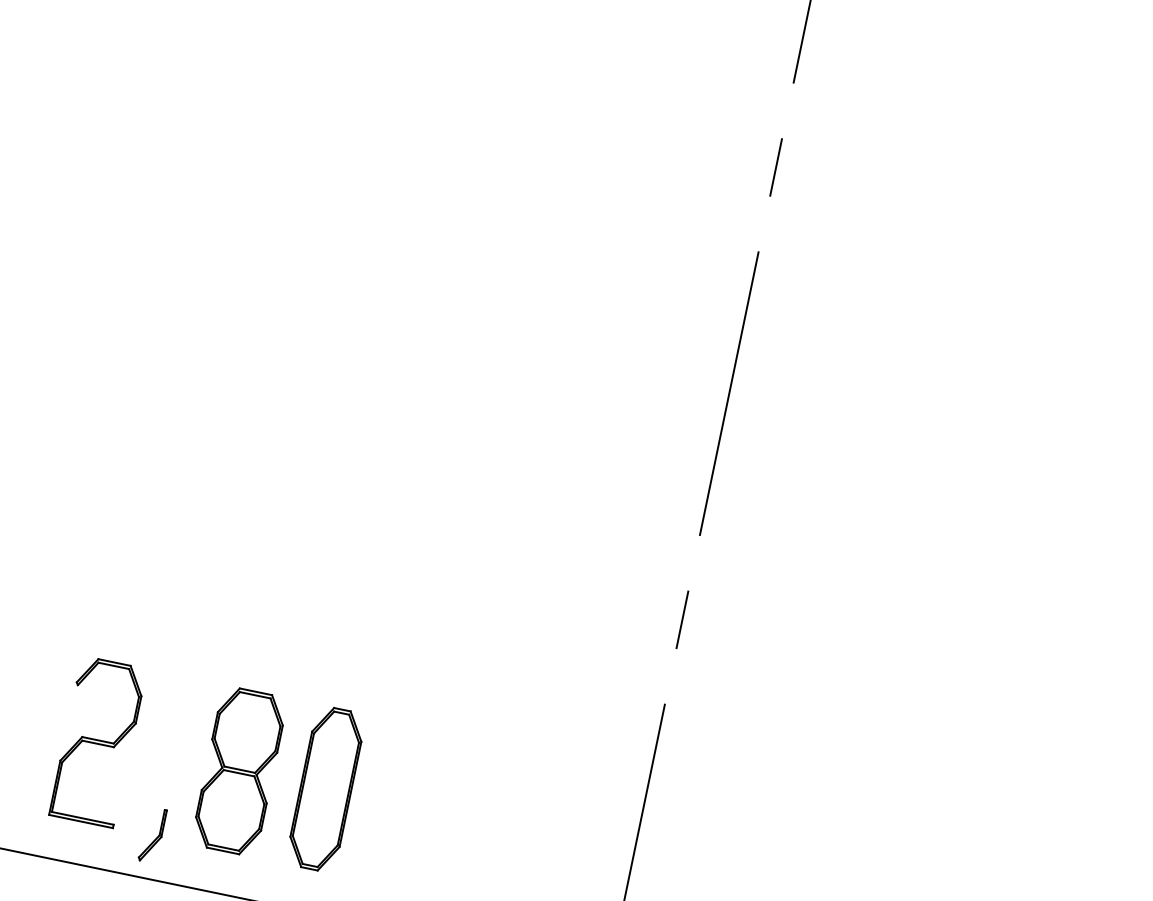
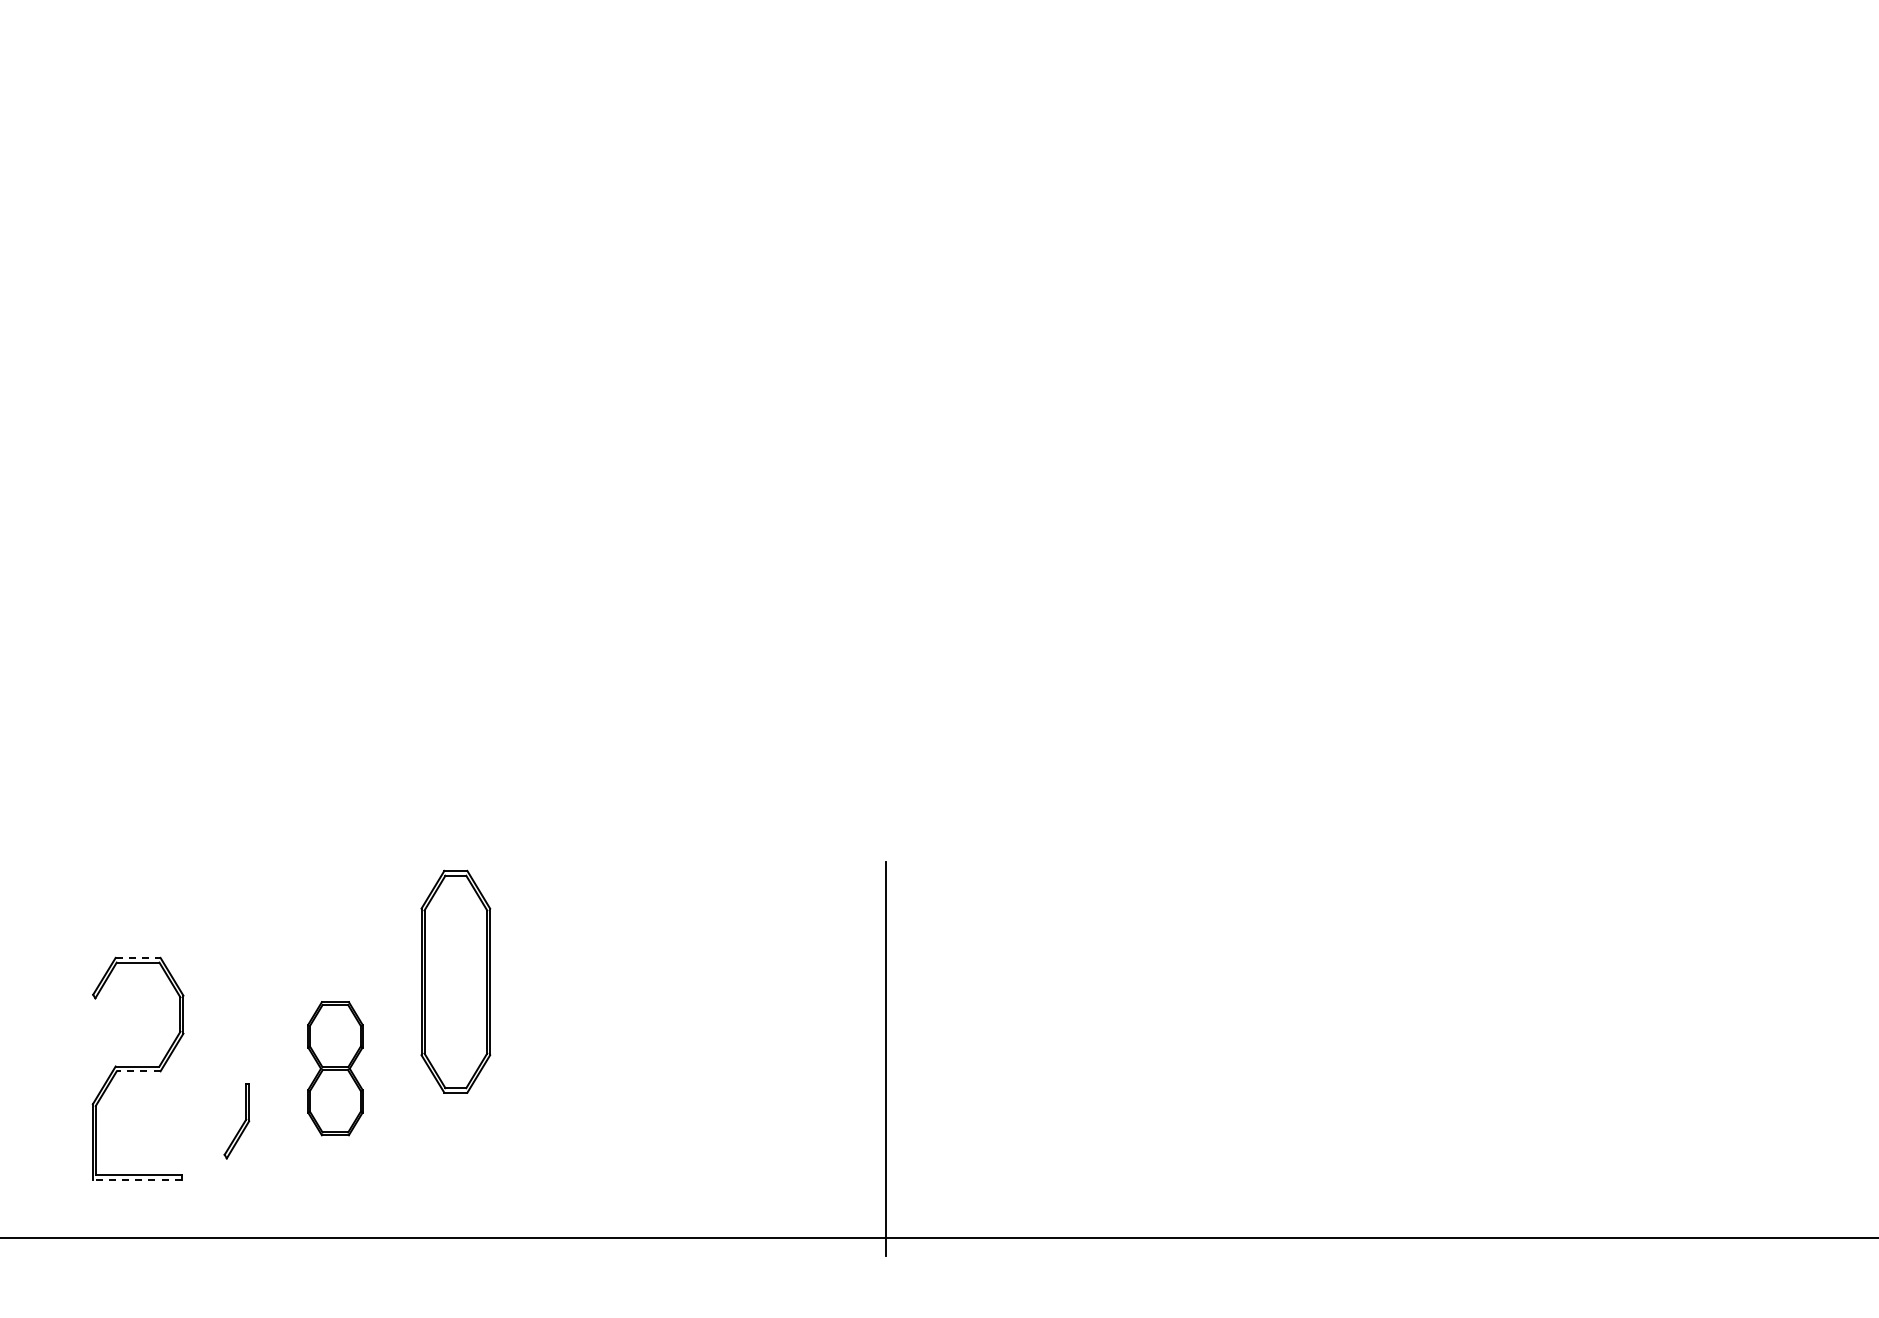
line: (776, 167) -> (885, 112), removed
line: (729, 393) -> (885, 428), removed
line: (682, 619) -> (885, 743), removed
line: (114, 662) -> (138, 957), solid -> dashed
line: (97, 744) -> (138, 1071), solid -> dashed
part: (239, 771) -> (335, 1068), size x0.6
part: (325, 788) -> (455, 981), moved
line: (80, 821) -> (136, 1179), solid -> dashed
part: (156, 837) -> (242, 1123), moved

